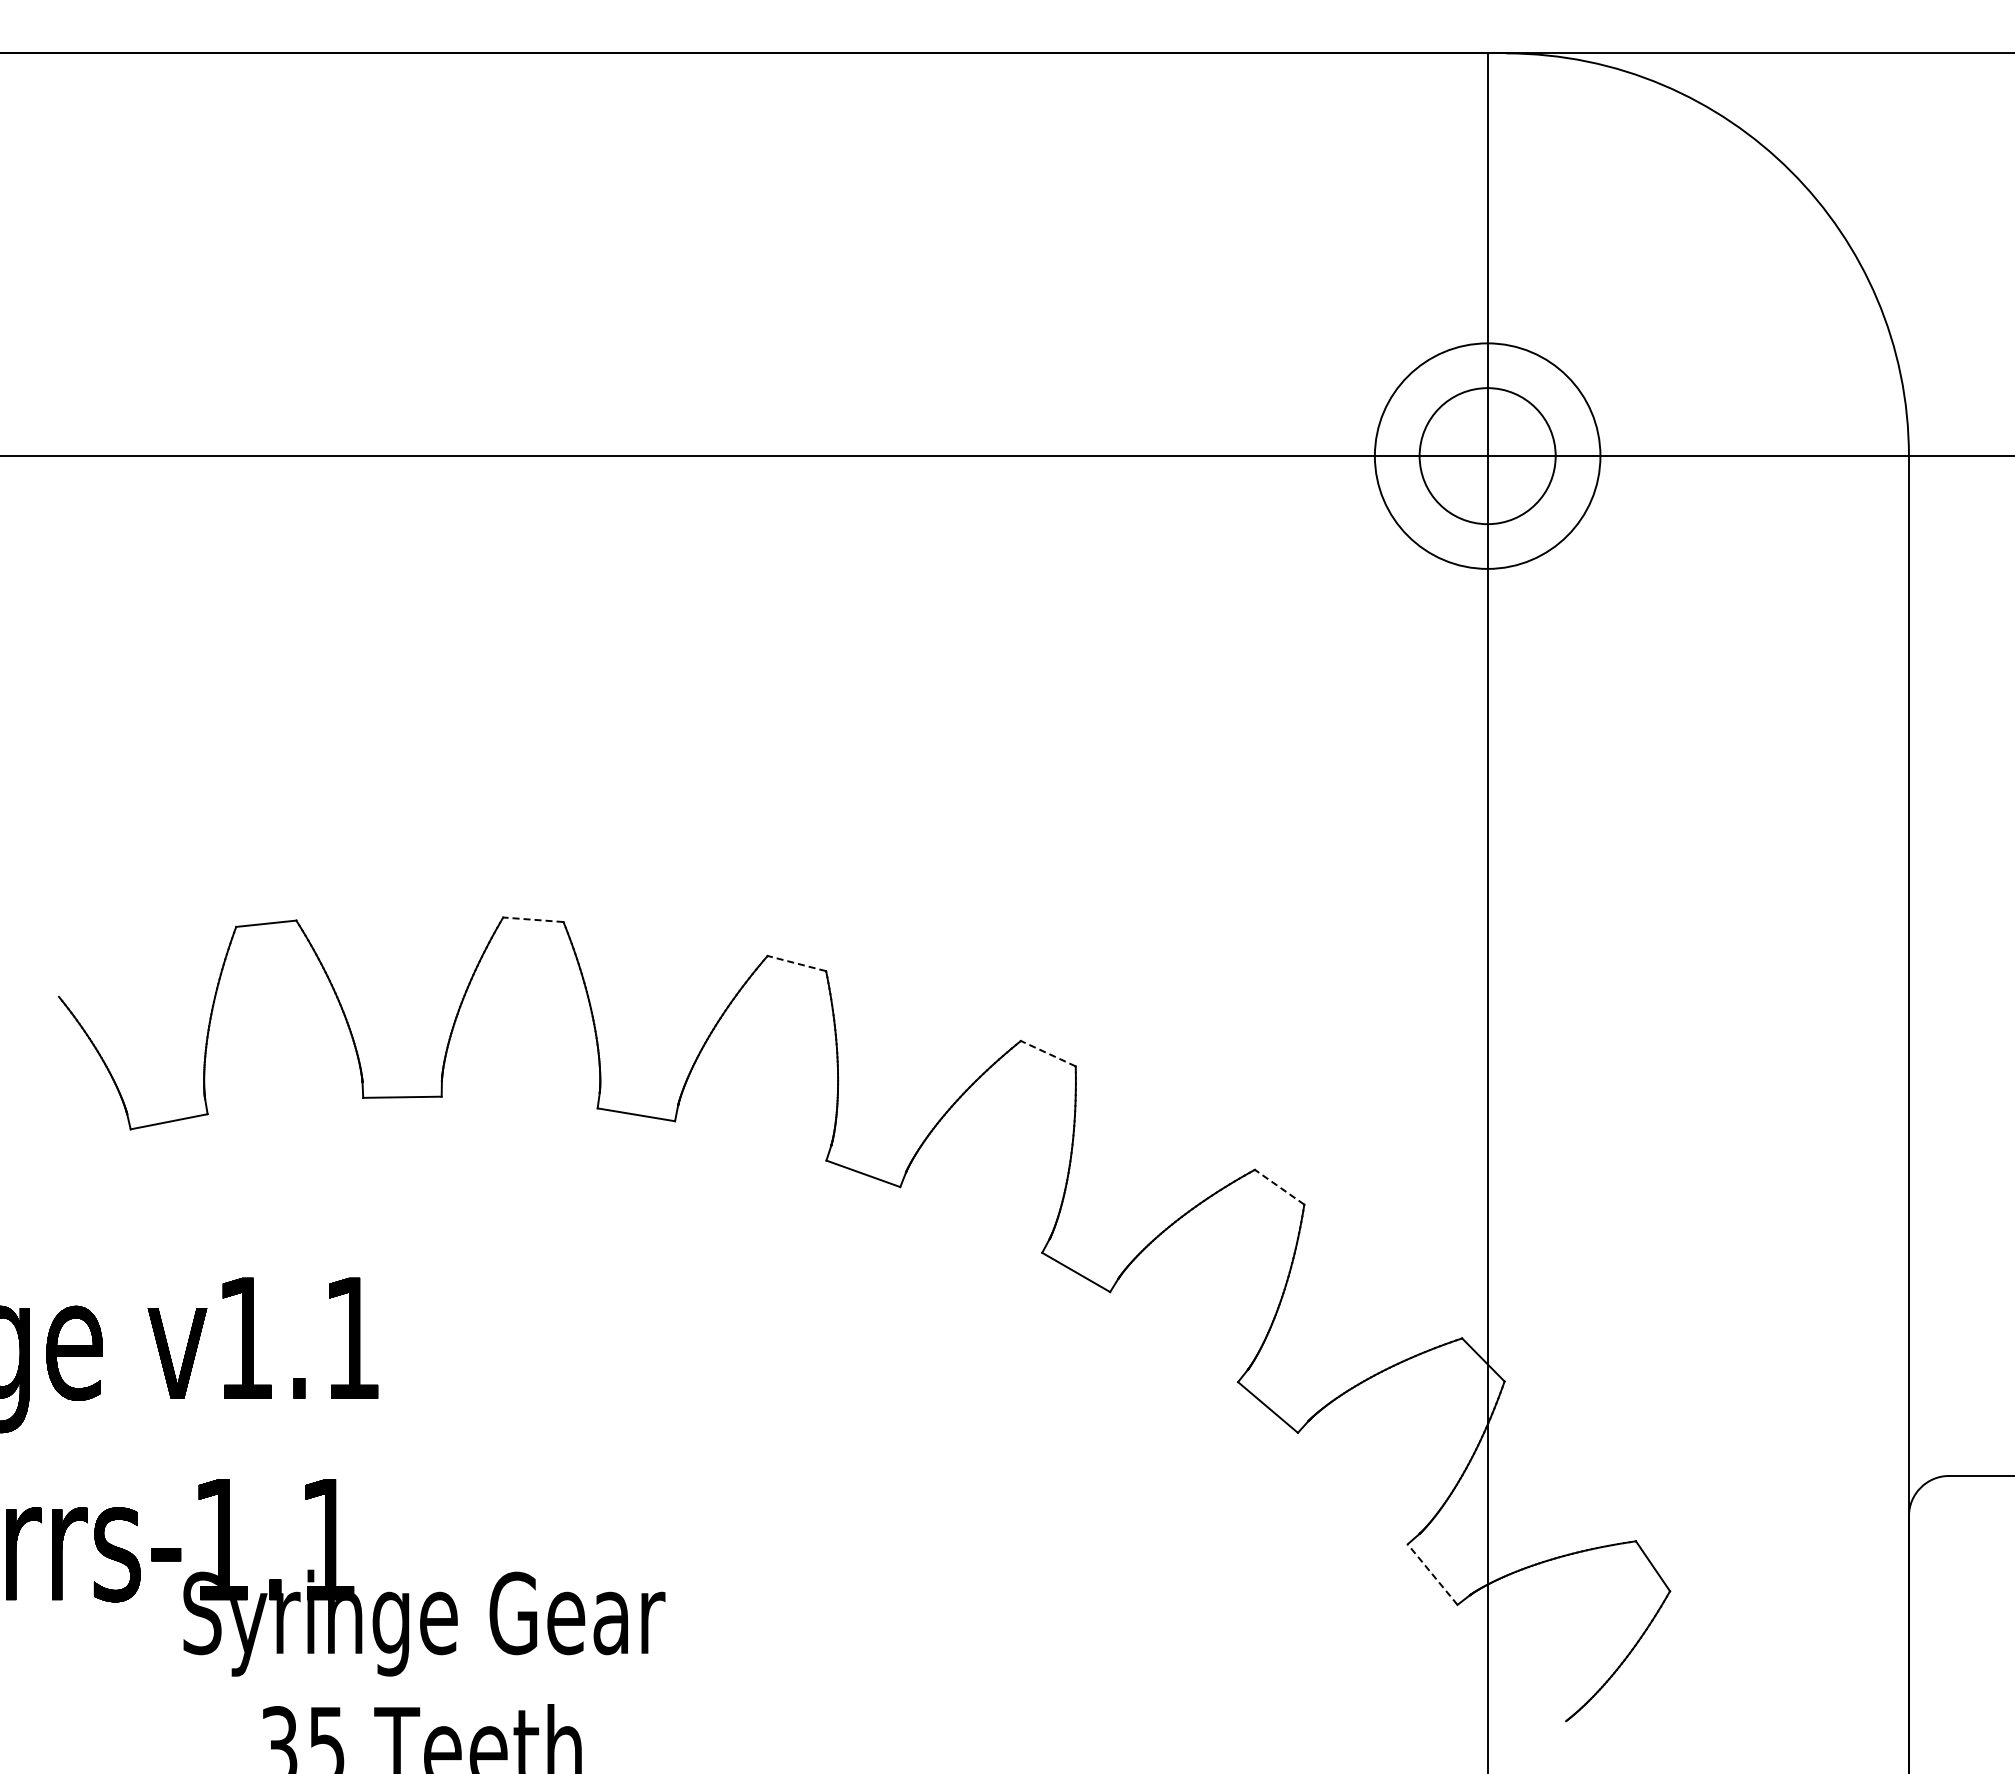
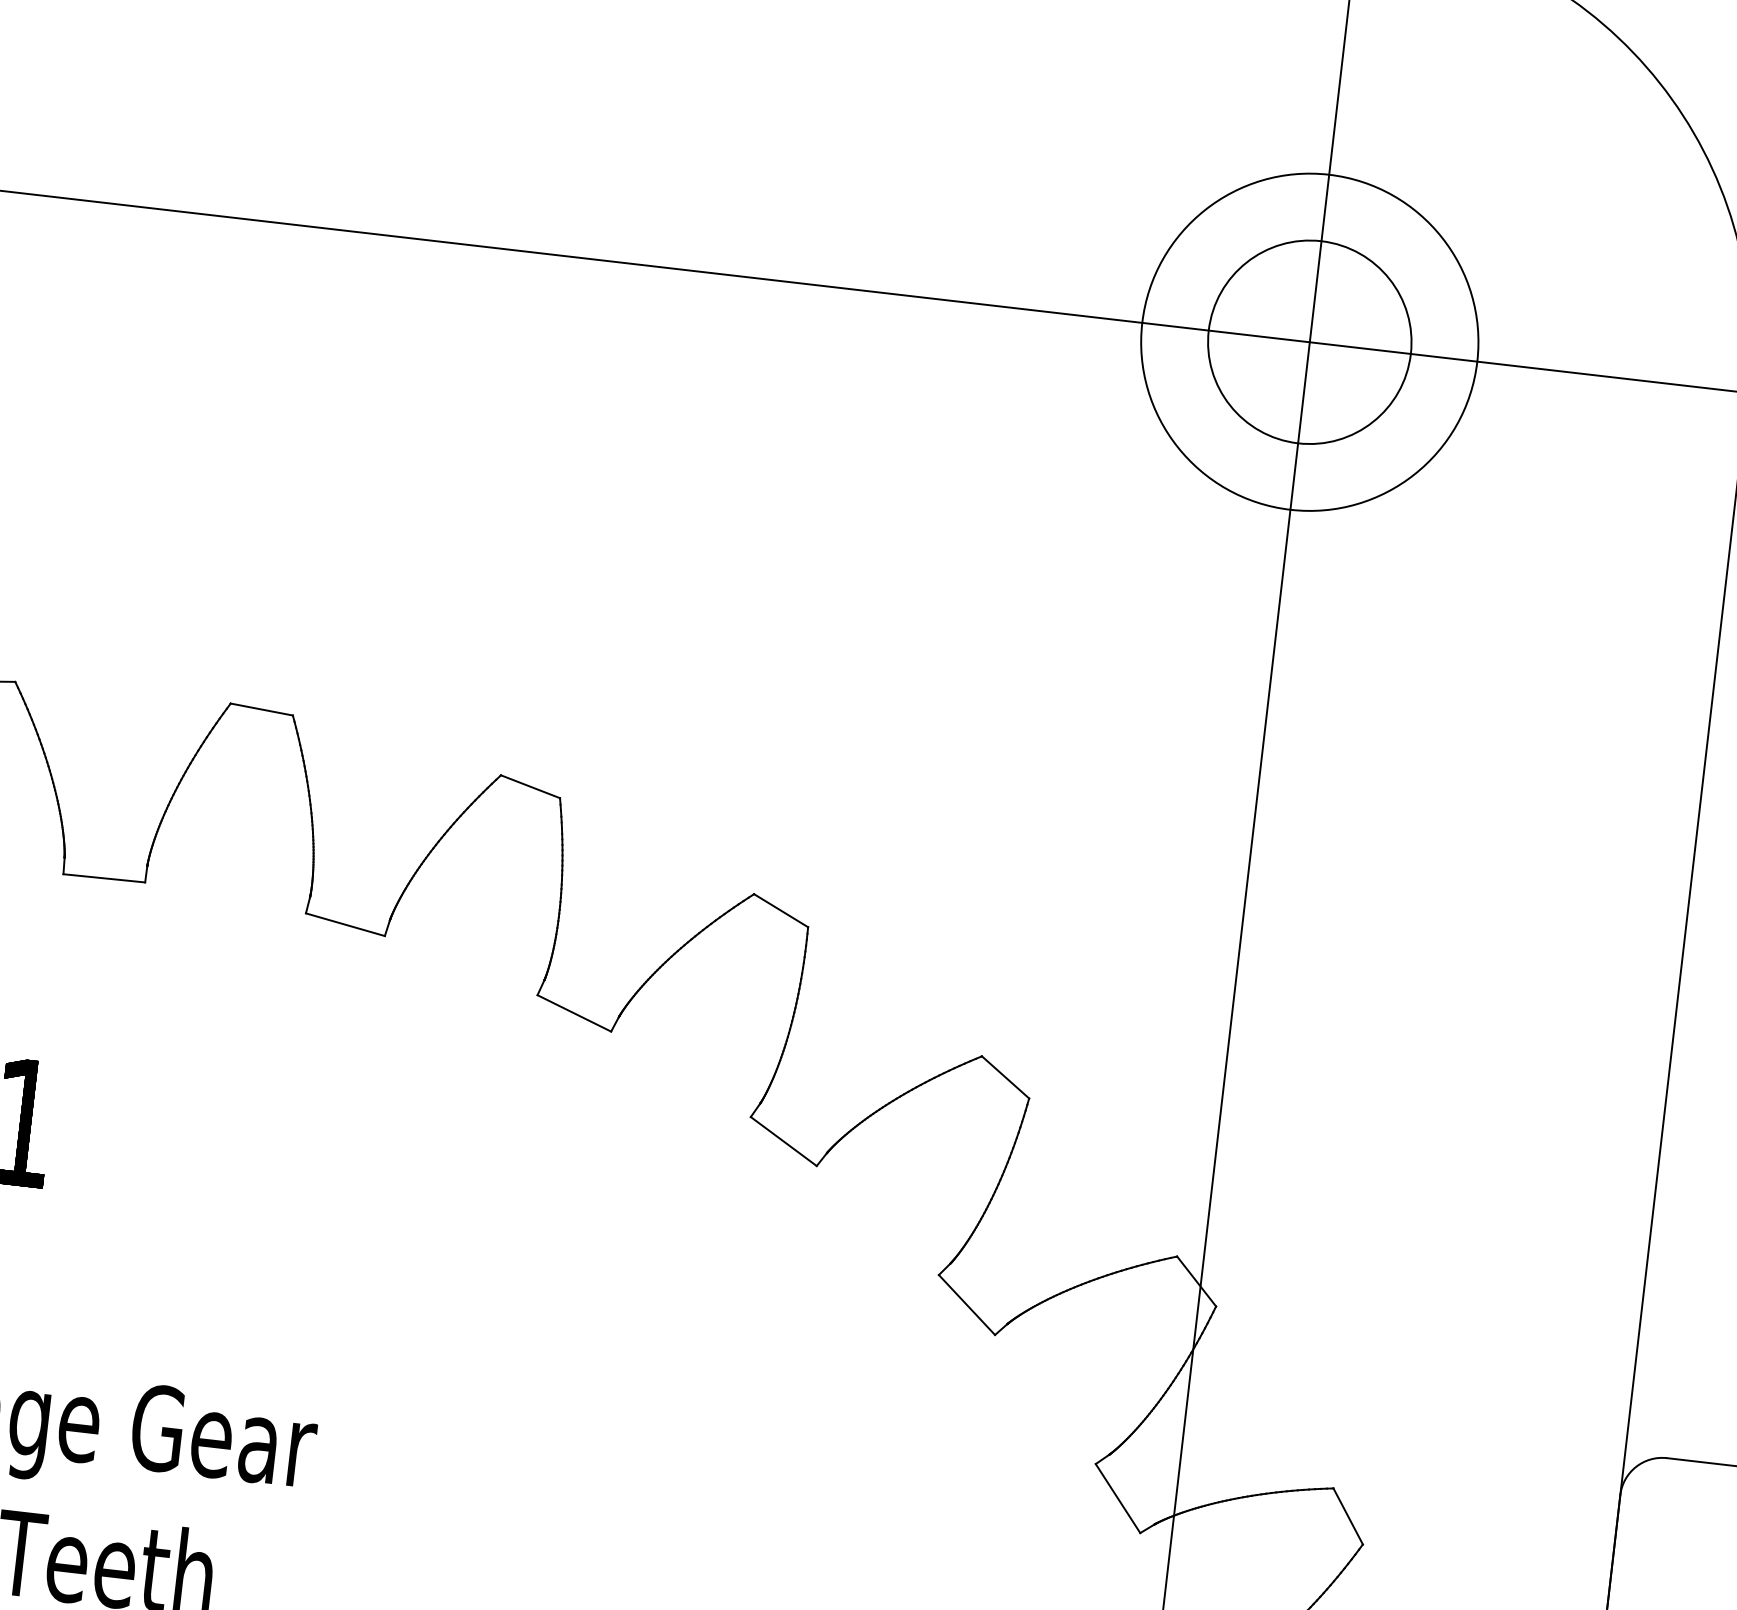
circle: (1487, 455) -> (1309, 341), size x1.43
circle: (1487, 456) -> (1309, 342), size x1.43
line: (532, 919) -> (260, 709), dashed -> solid
line: (796, 963) -> (530, 786), dashed -> solid
line: (1047, 1053) -> (780, 910), dashed -> solid
line: (1279, 1186) -> (1005, 1076), dashed -> solid
line: (1432, 1574) -> (1117, 1498), dashed -> solid

